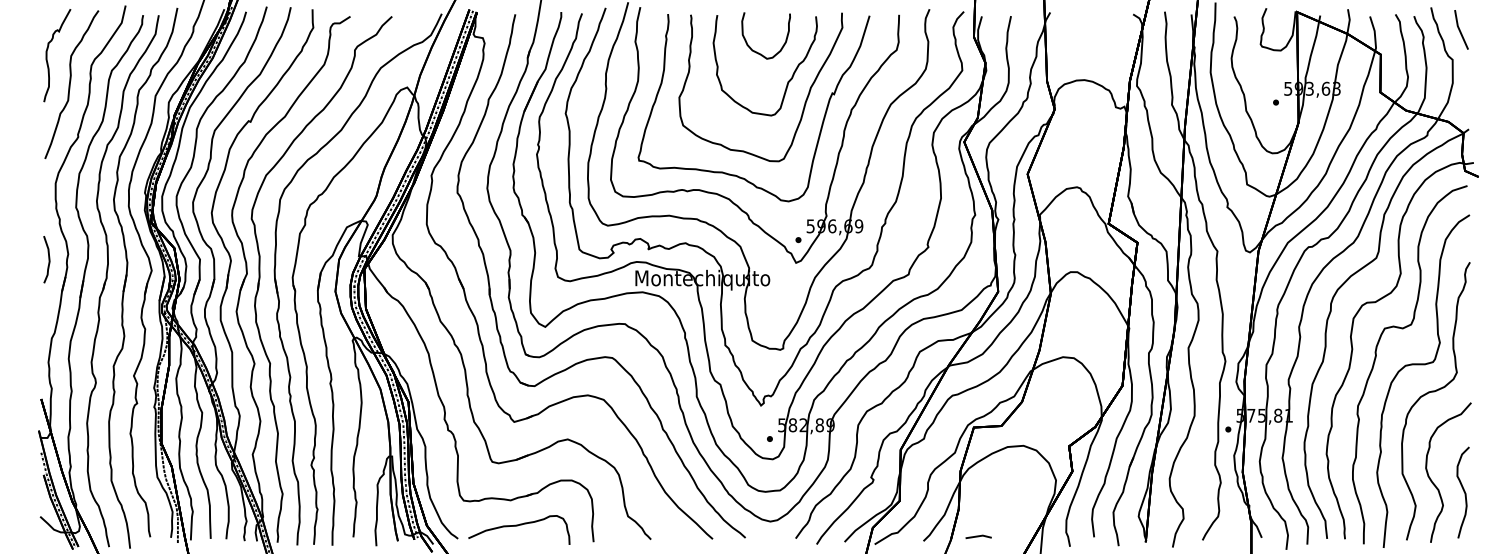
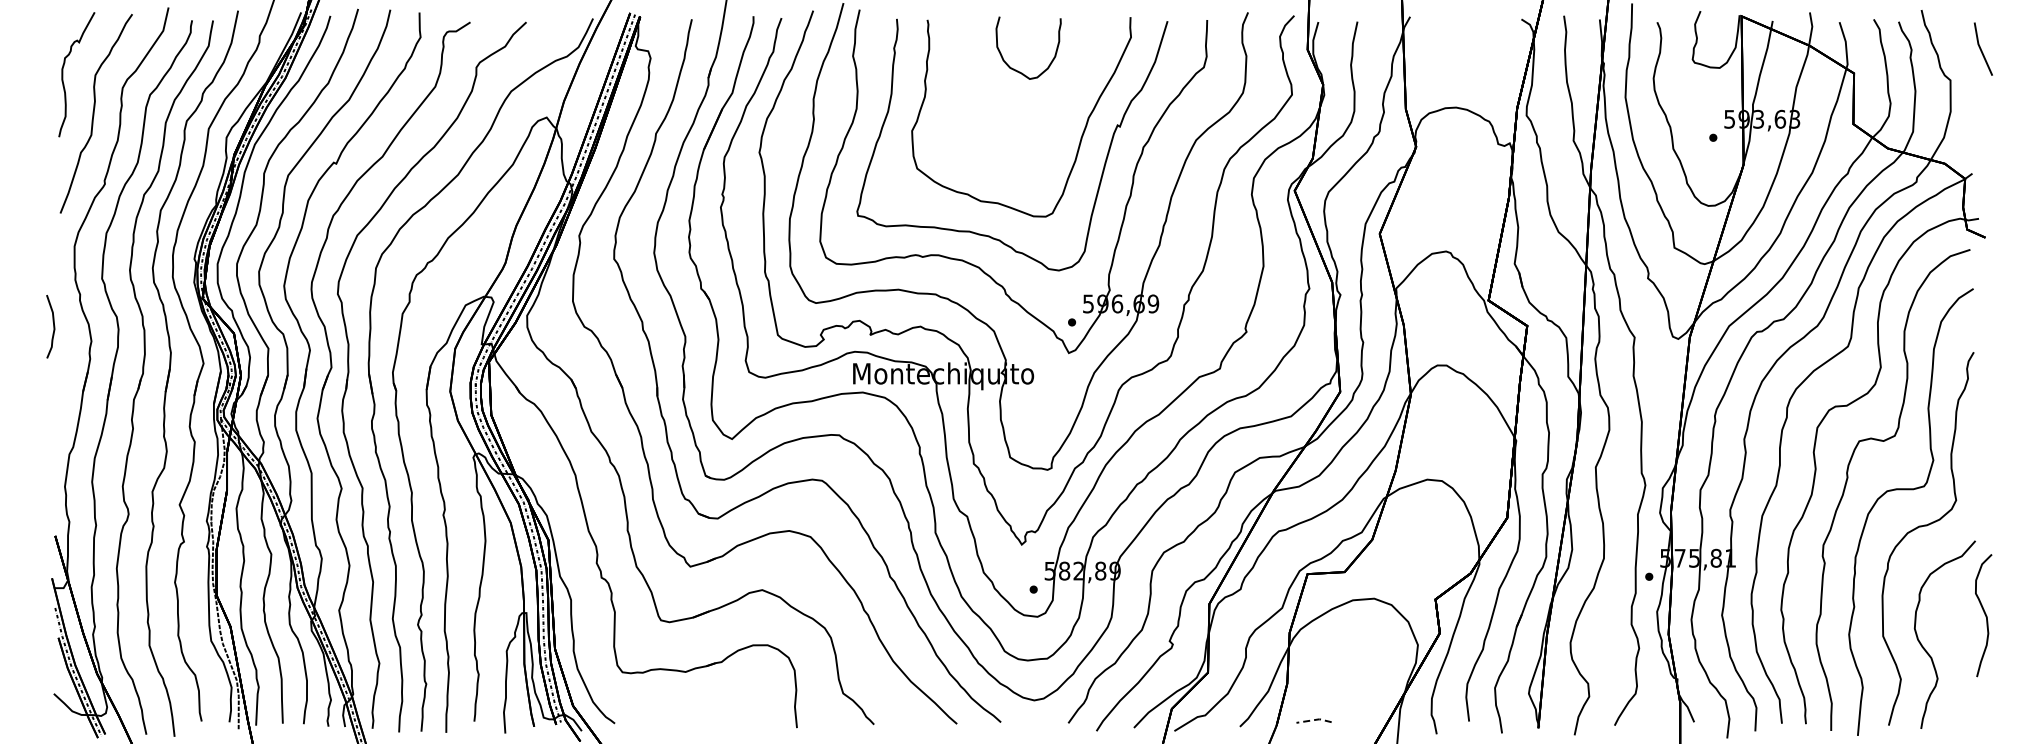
line: (1460, 29) -> (1981, 48), moved
curve: (787, 82) -> (1057, 110), removed
curve: (48, 259) -> (53, 326), moved
curve: (1463, 491) -> (1984, 614), moved
curve: (518, 526) -> (695, 706), removed
line: (979, 536) -> (1314, 720), solid -> dashed

